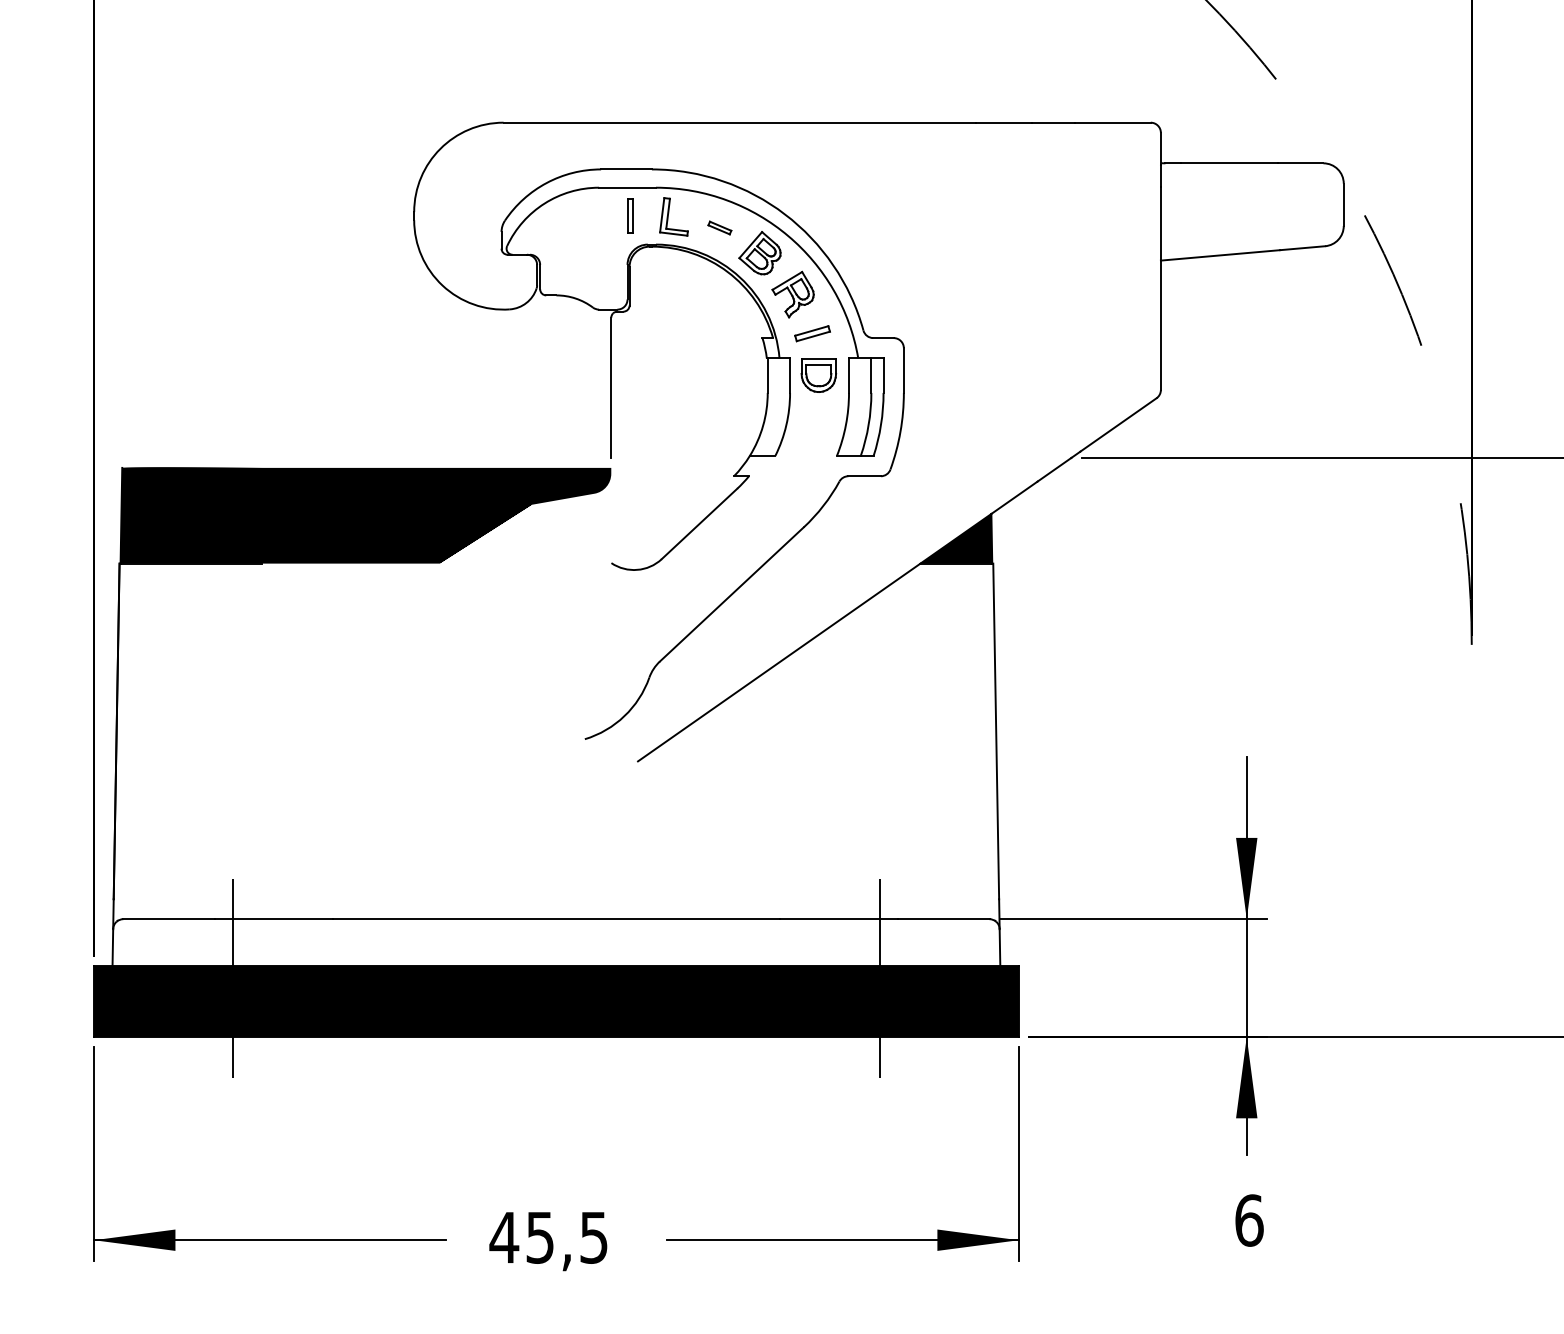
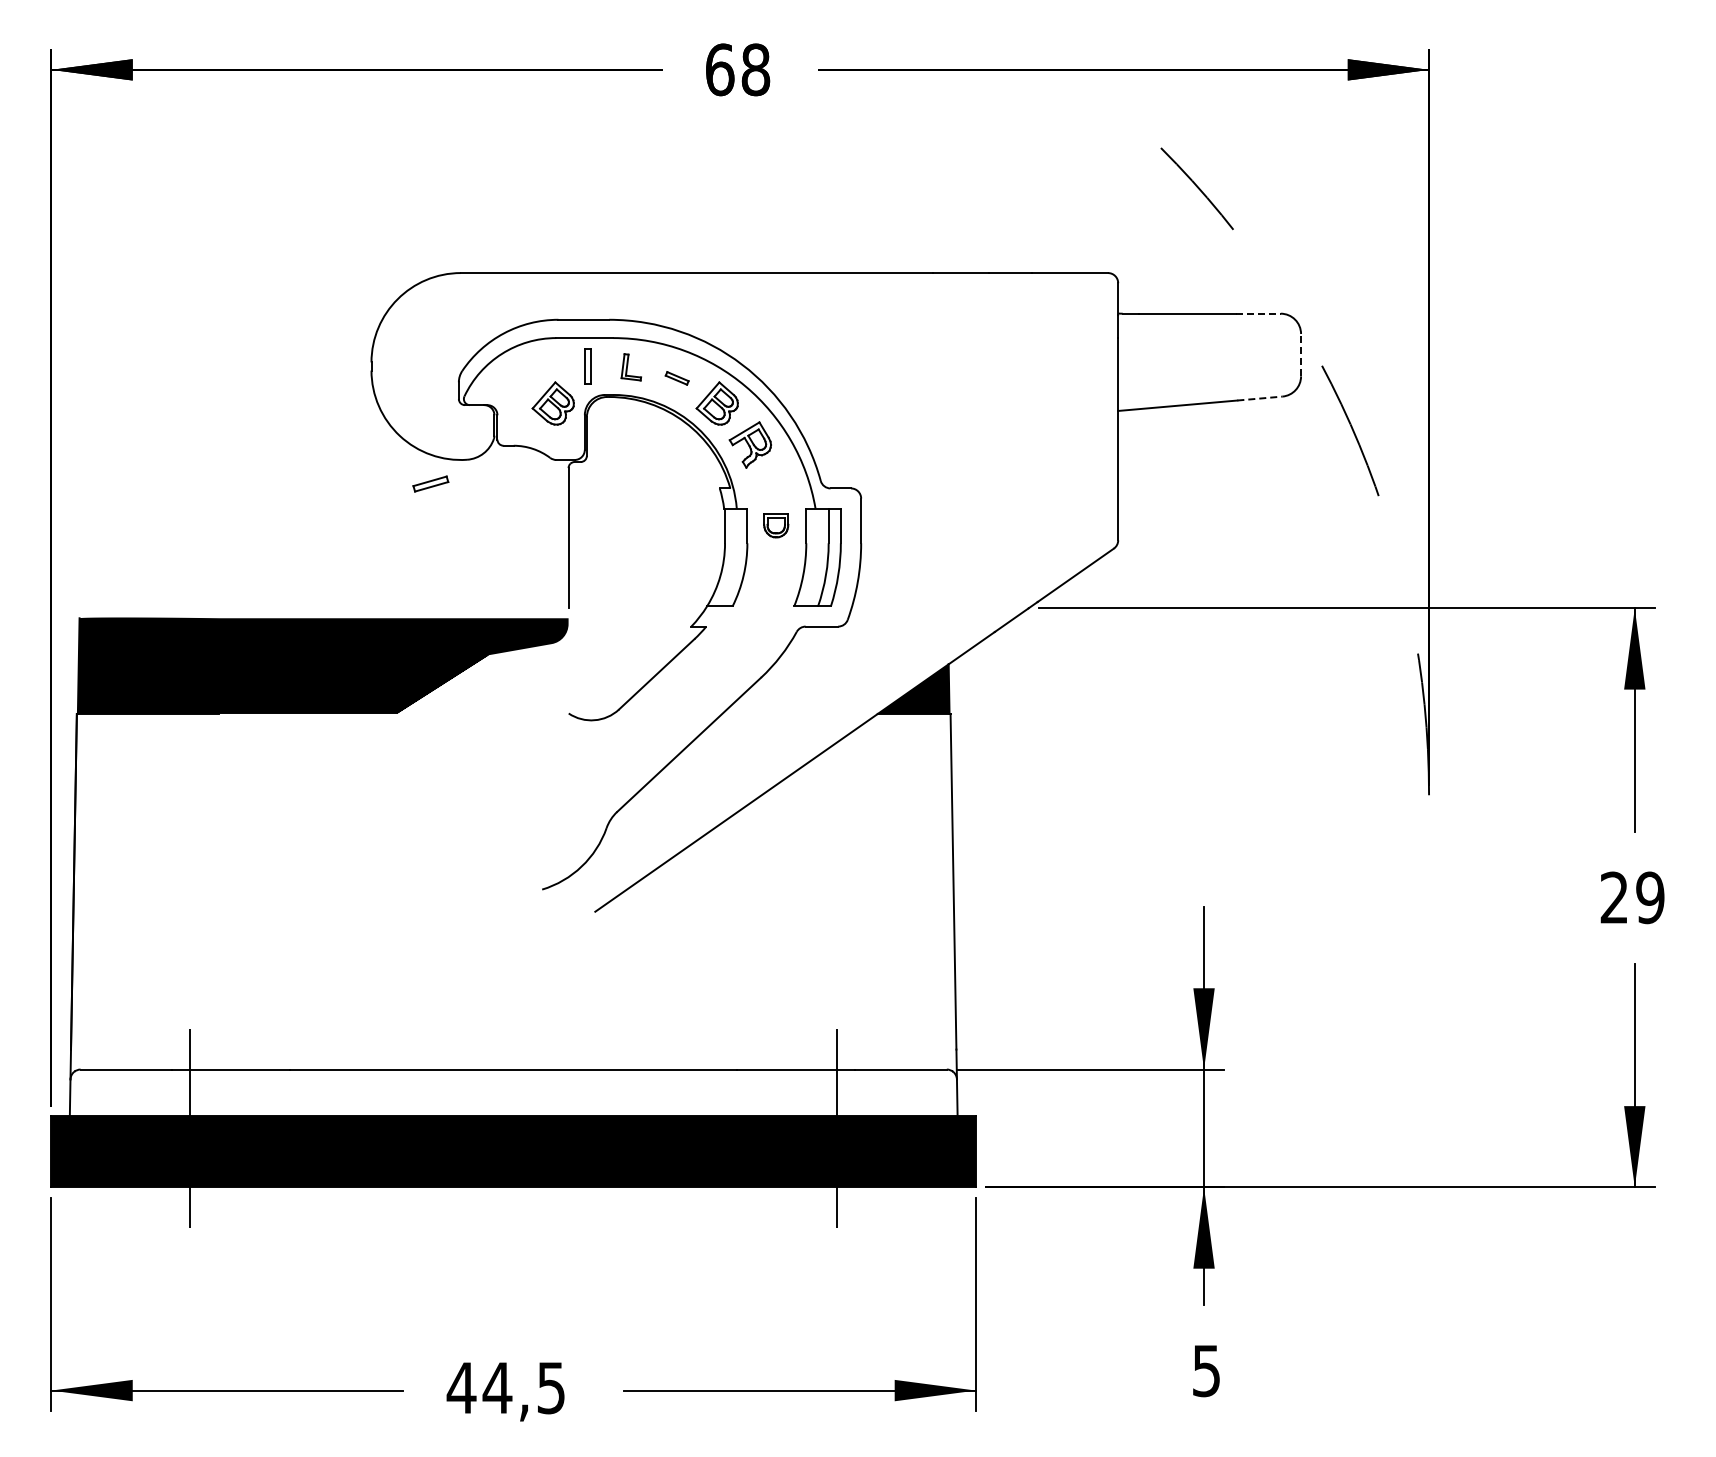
line: (1301, 163) -> (1258, 313), solid -> dashed
line: (1344, 204) -> (1301, 354), solid -> dashed
part: (674, 217) -> (631, 367), size x0.7
line: (1302, 248) -> (1259, 398), solid -> dashed
part: (595, 253) -> (552, 403), added
part: (812, 333) -> (430, 483), moved
part: (819, 375) -> (776, 525), size x0.7
text: (1249, 1220) -> (1206, 1370), 6 -> 5
text: (540, 1238) -> (497, 1388), 45,5 -> 44,5

